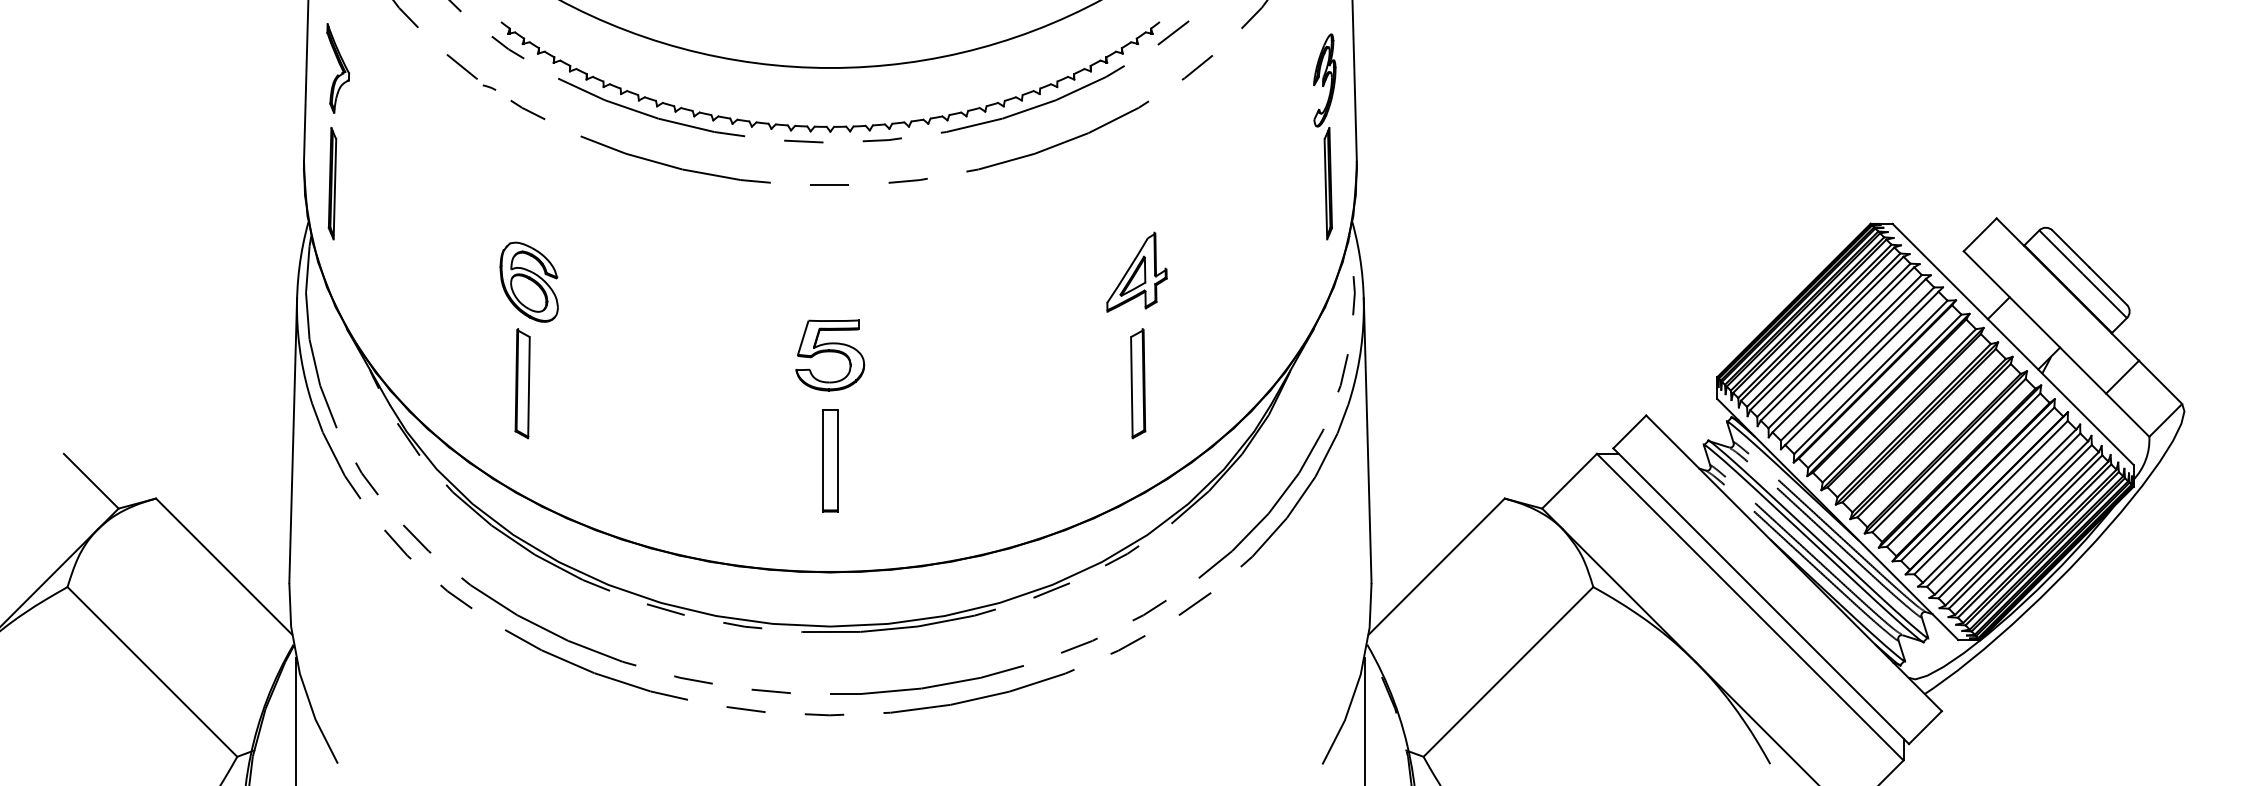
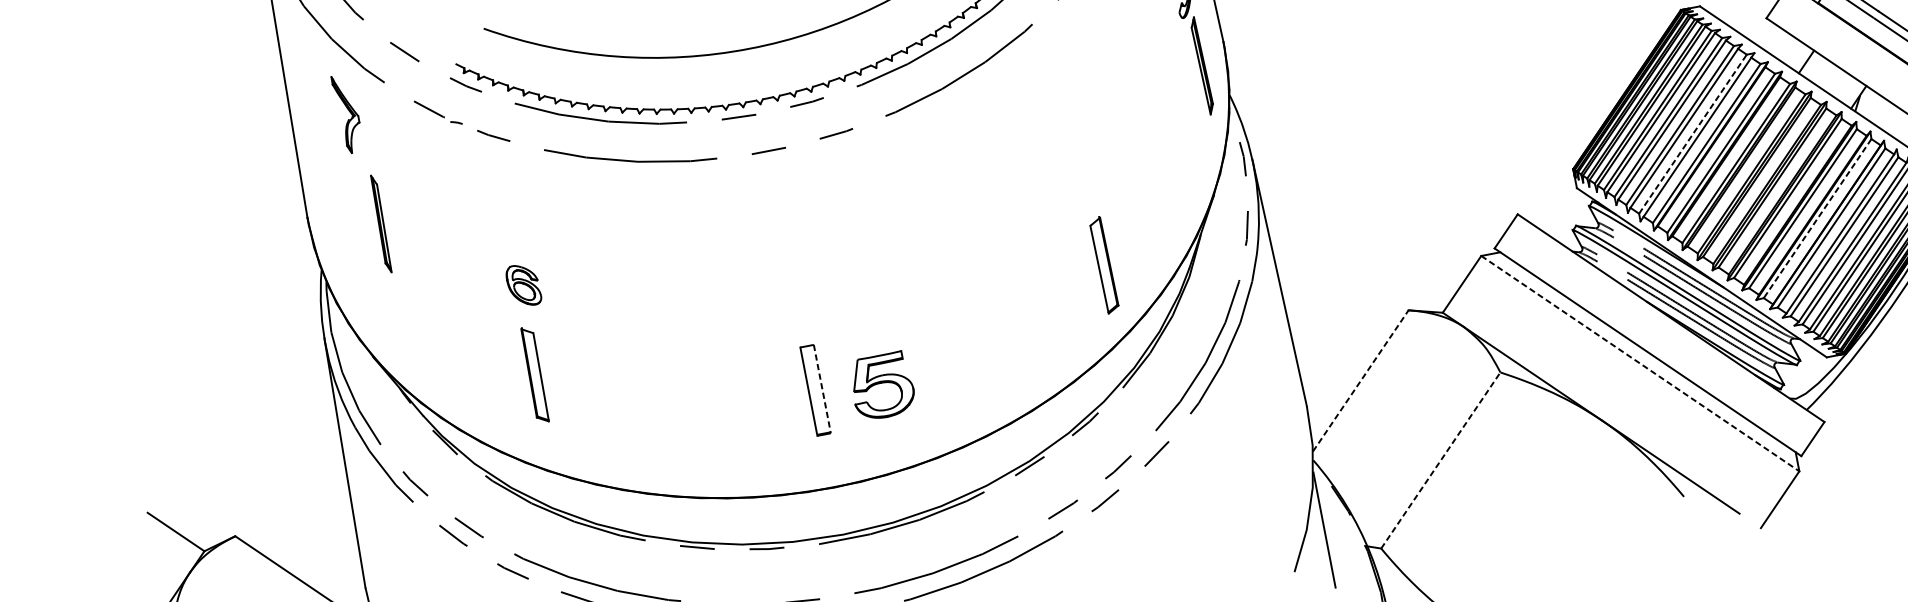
part: (337, 68) -> (347, 114), moved
part: (332, 183) -> (381, 223), moved
part: (1136, 271) -> (1050, 174), removed
part: (528, 281) -> (522, 285), size x0.6
part: (830, 355) -> (882, 386), moved
line: (1857, 363) -> (1692, 133), solid -> dashed
part: (1138, 383) -> (1104, 265), moved
line: (838, 460) -> (822, 388), solid -> dashed
line: (1977, 484) -> (1817, 218), solid -> dashed
line: (1437, 566) -> (1361, 380), solid -> dashed
line: (1750, 607) -> (1640, 363), solid -> dashed
line: (1508, 671) -> (1440, 460), solid -> dashed

